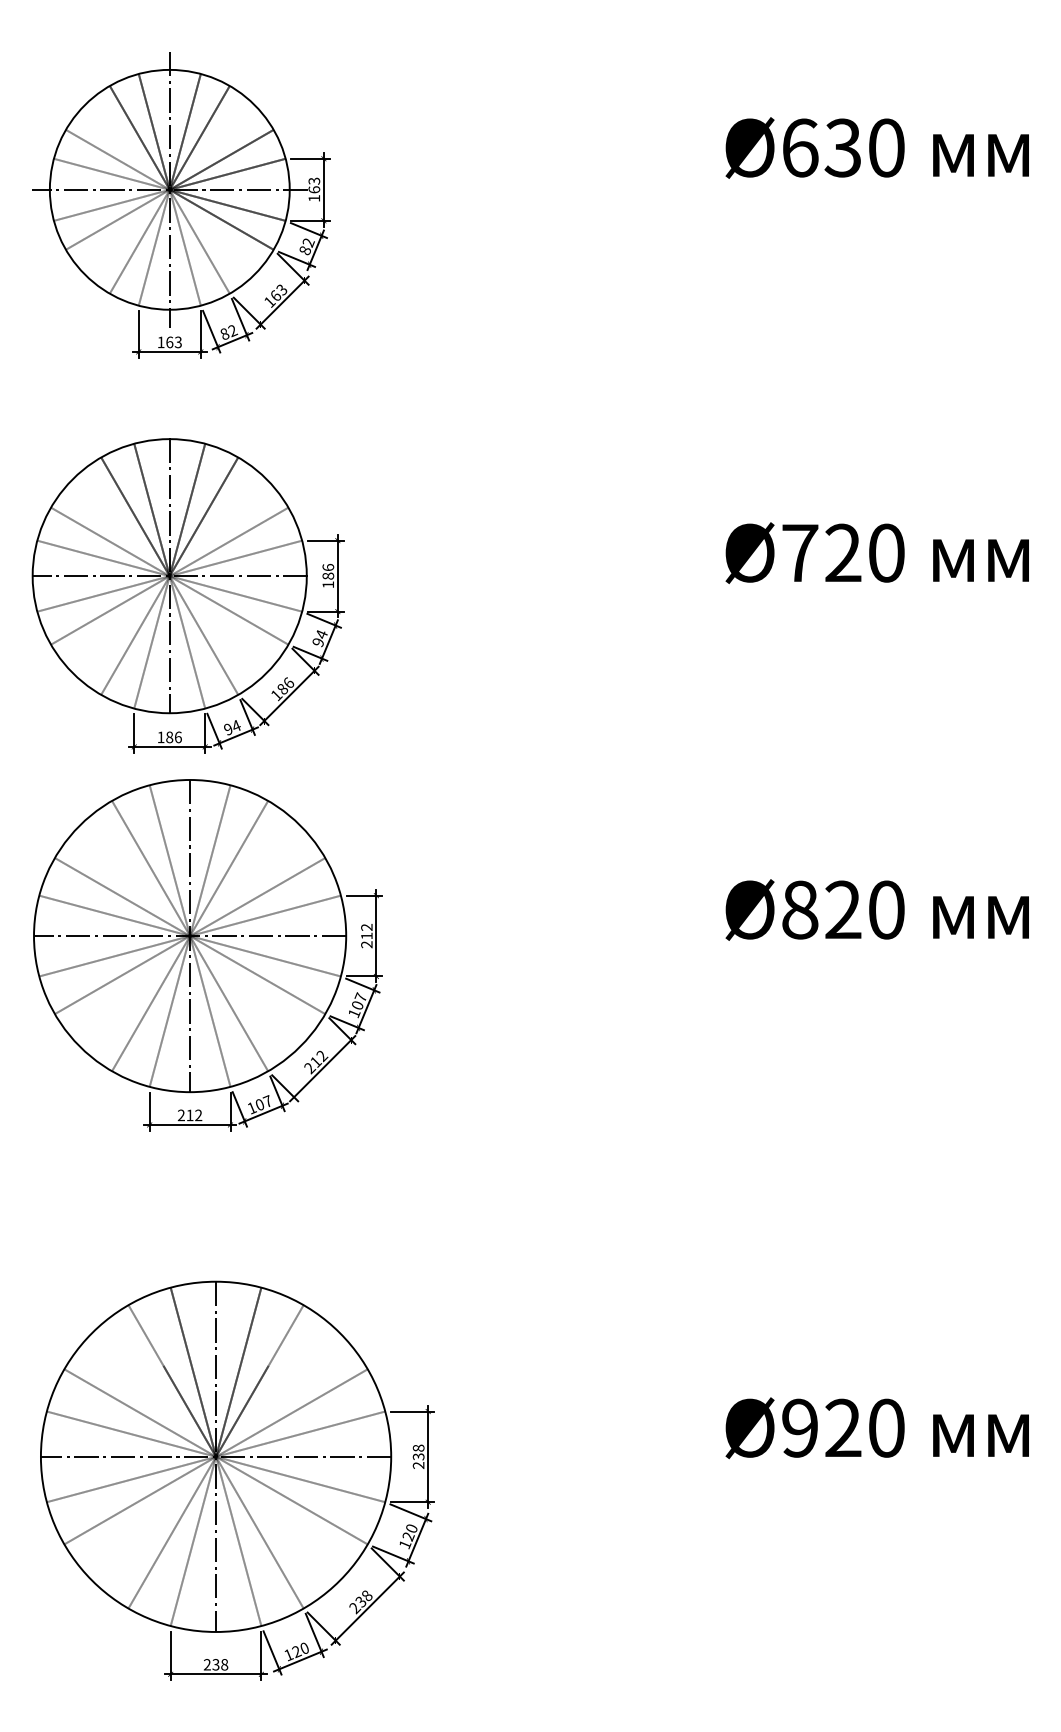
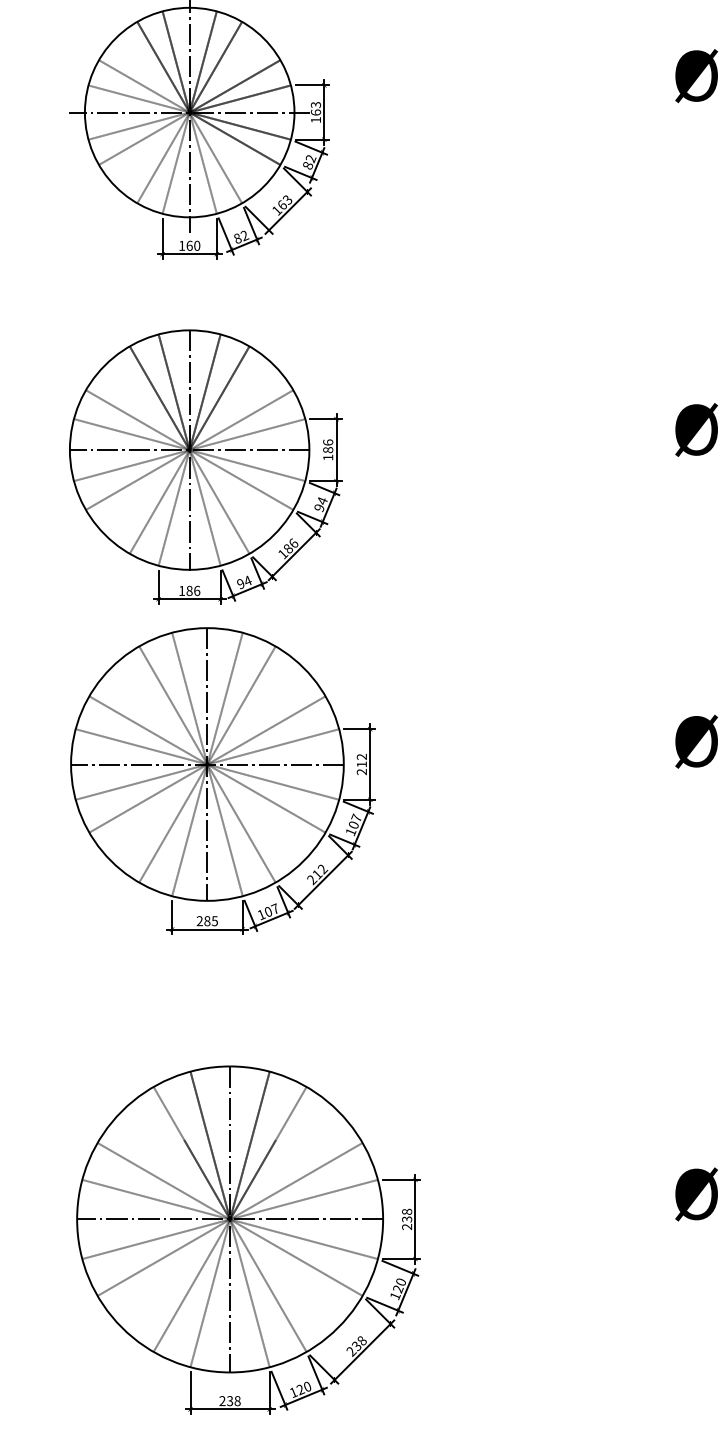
text: (177, 342) -> (196, 245), 163 -> 160
text: (194, 1115) -> (211, 921), 212 -> 285

